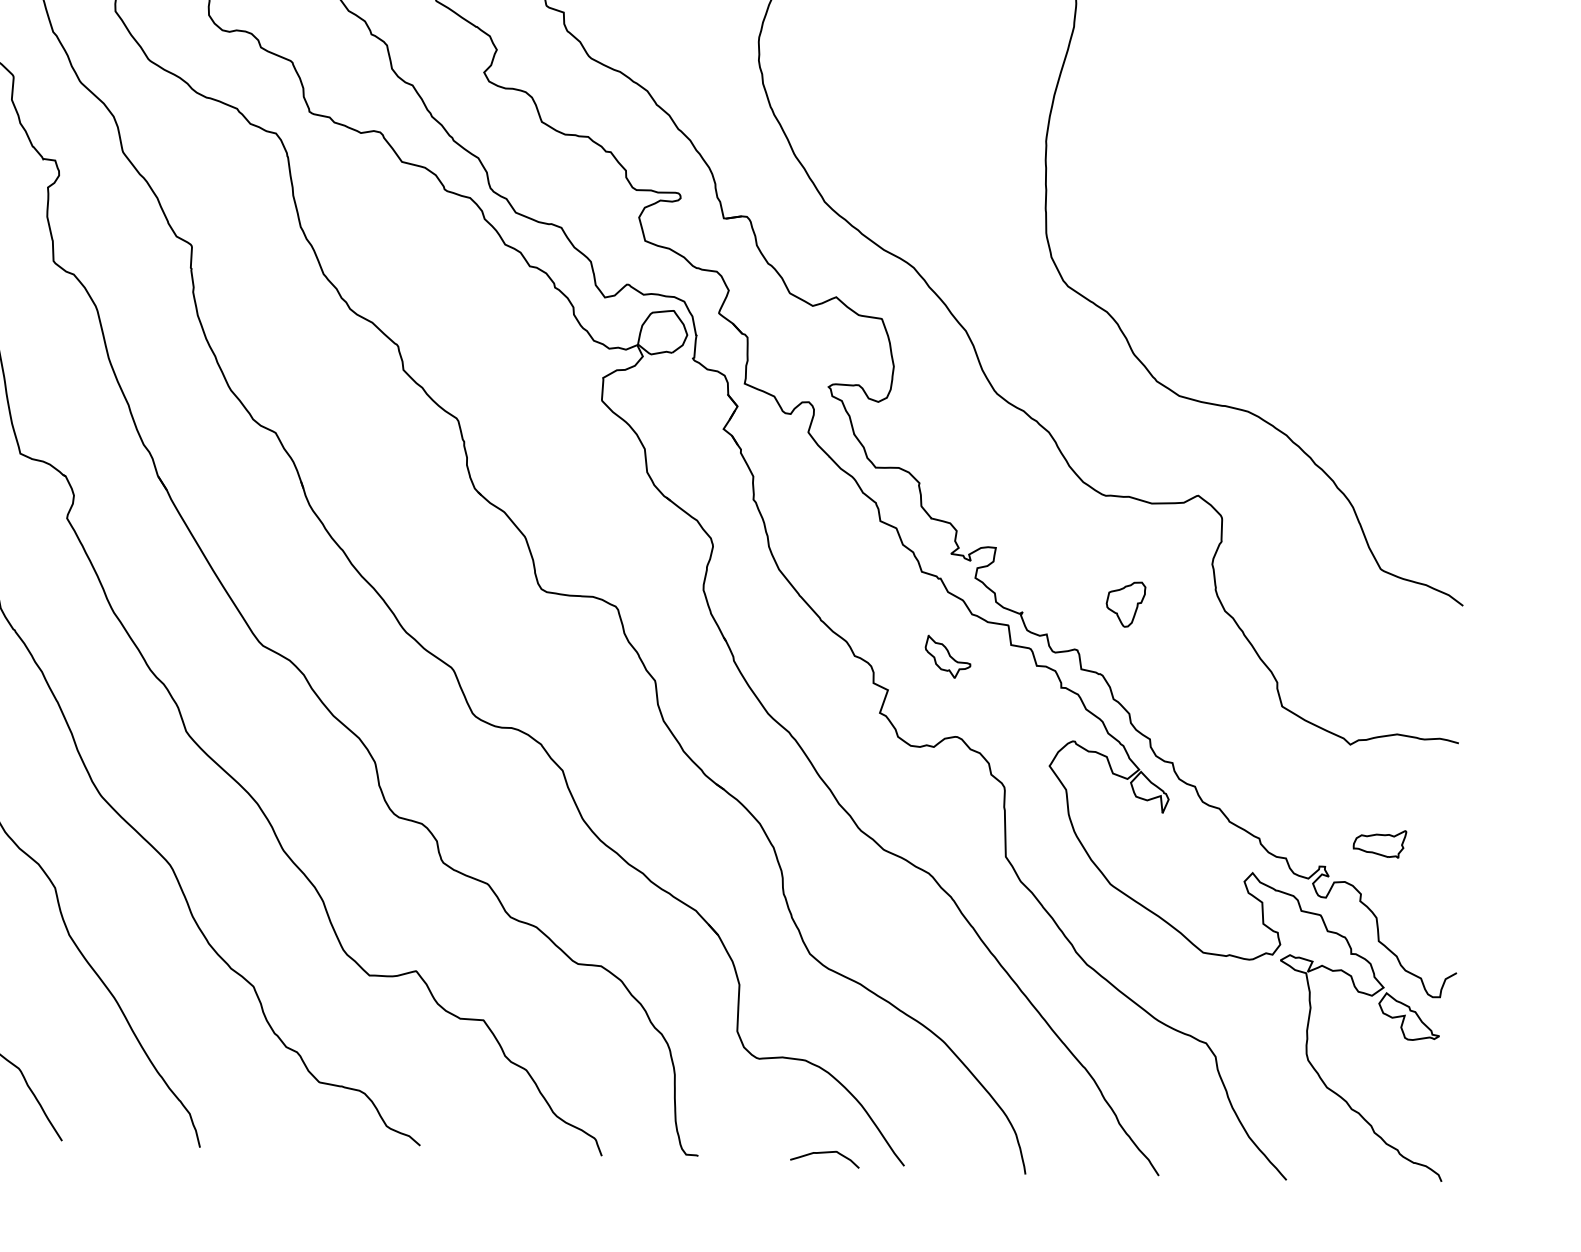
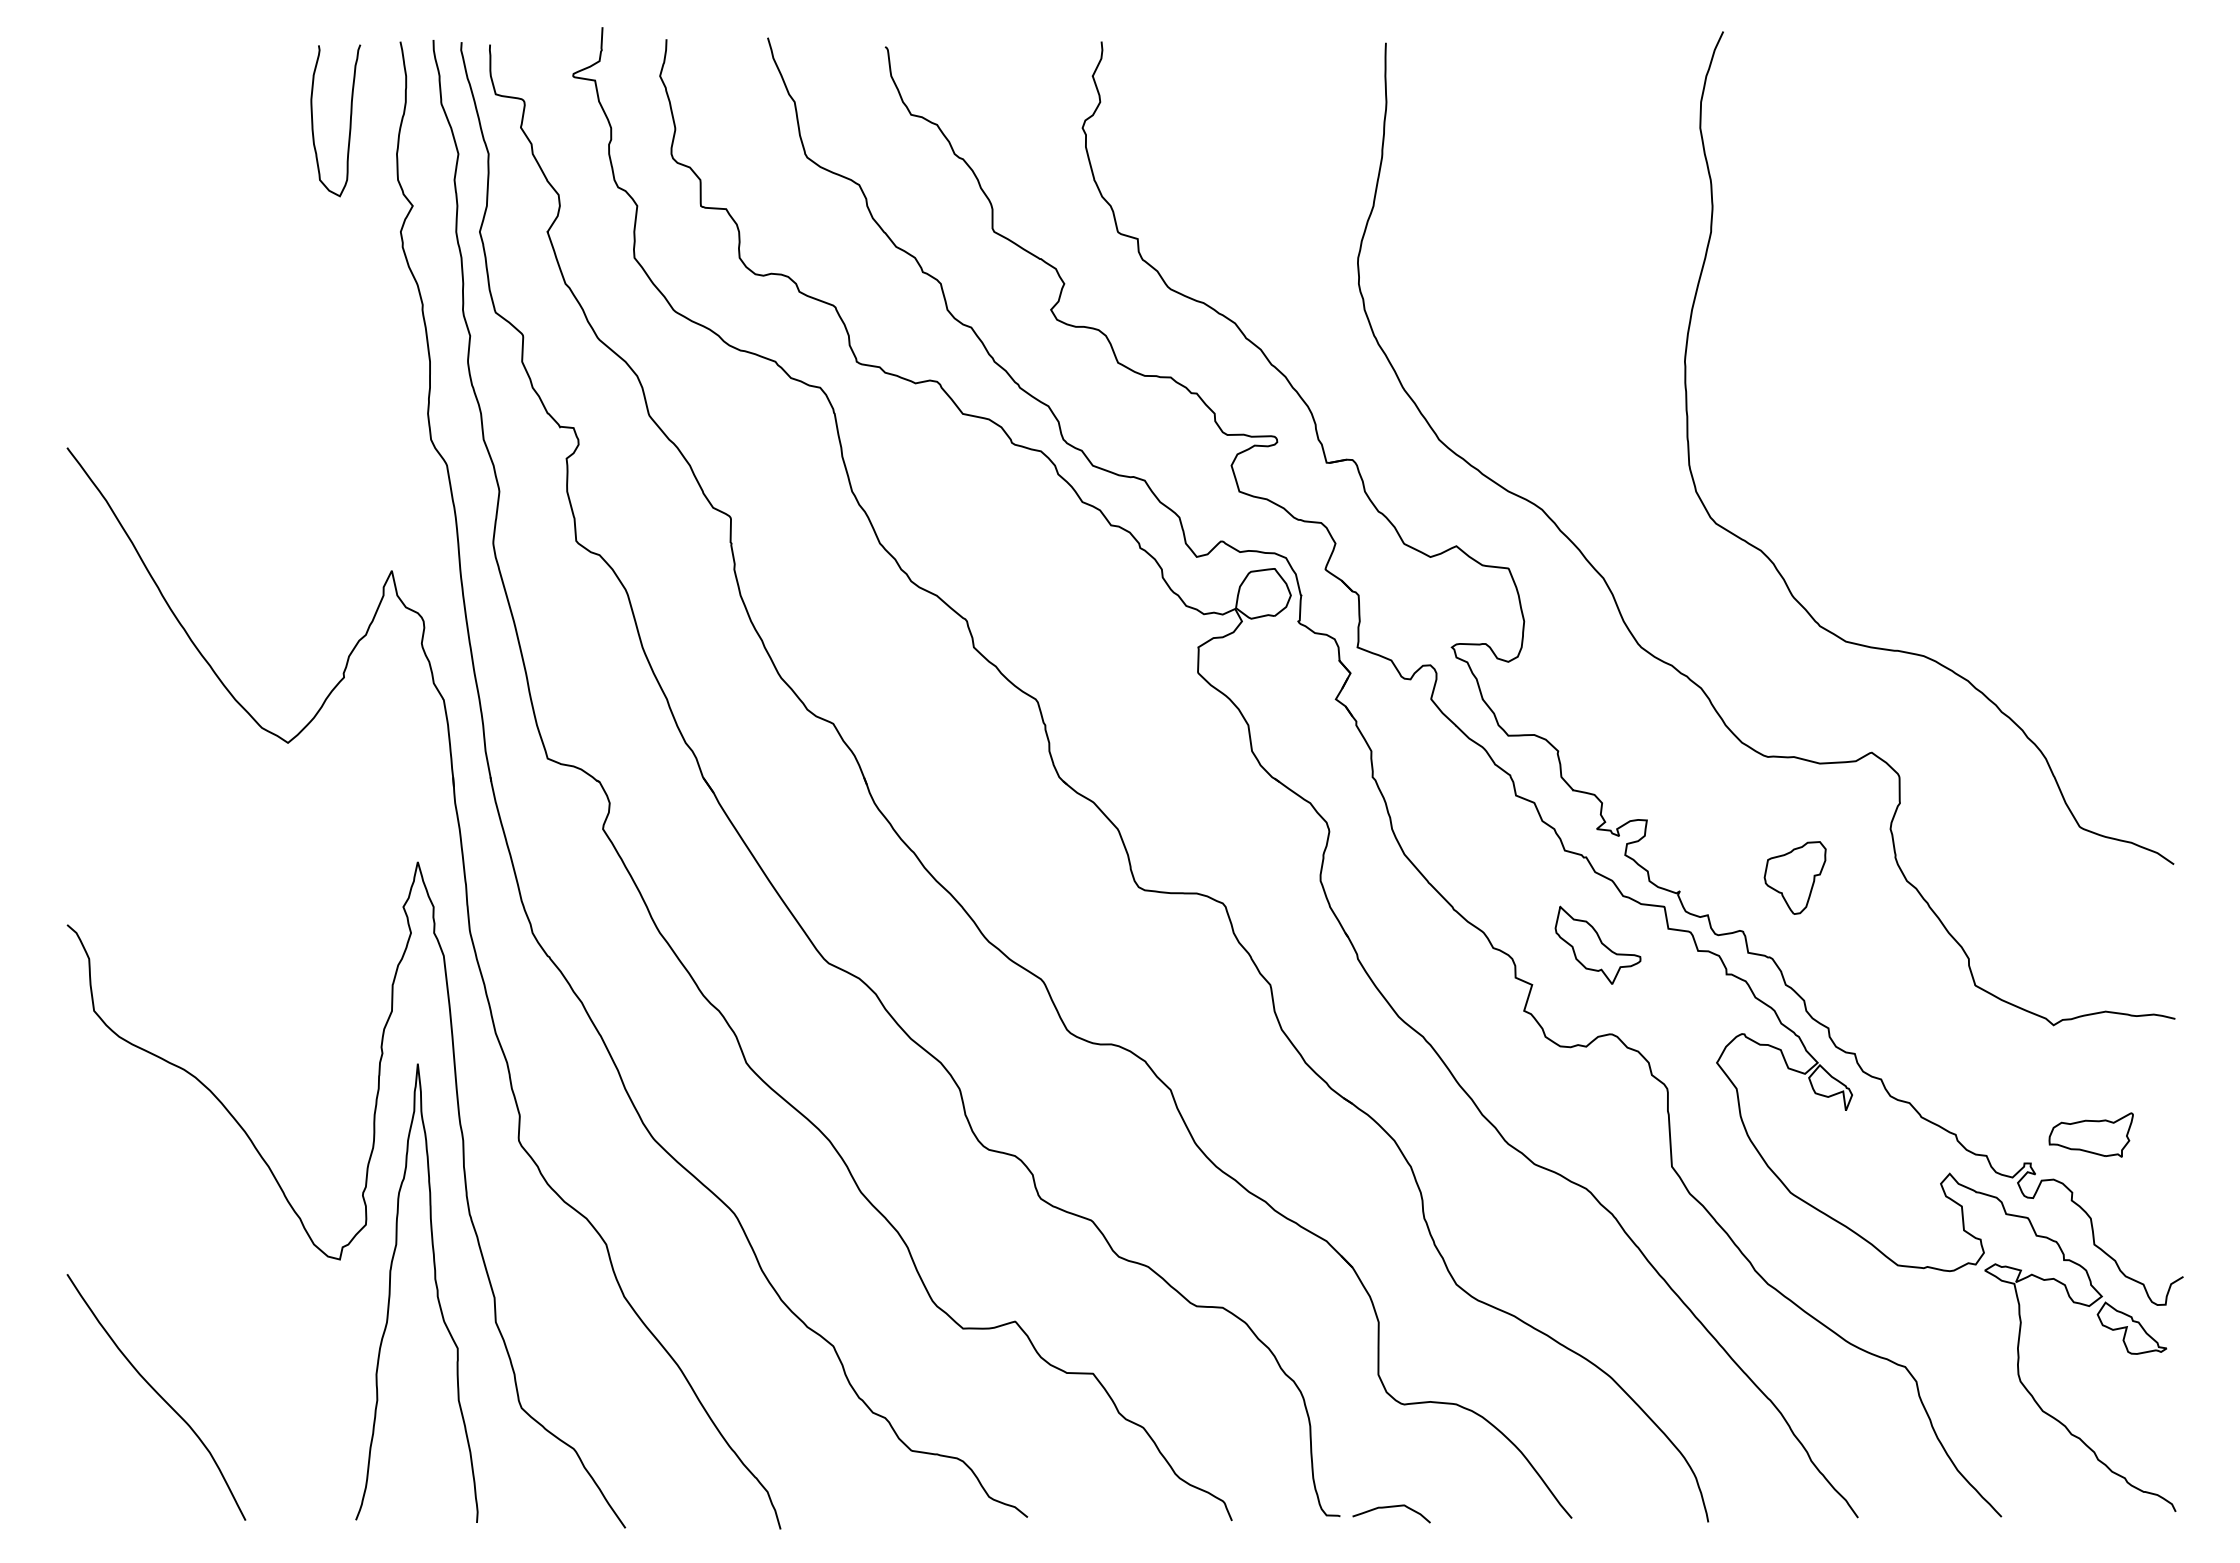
part: (1125, 603) -> (1794, 877), size x1.43
part: (947, 656) -> (1597, 944), size x1.67
part: (1379, 843) -> (2090, 1134), size x1.43
curve: (825, 1153) -> (1391, 1507), moved

